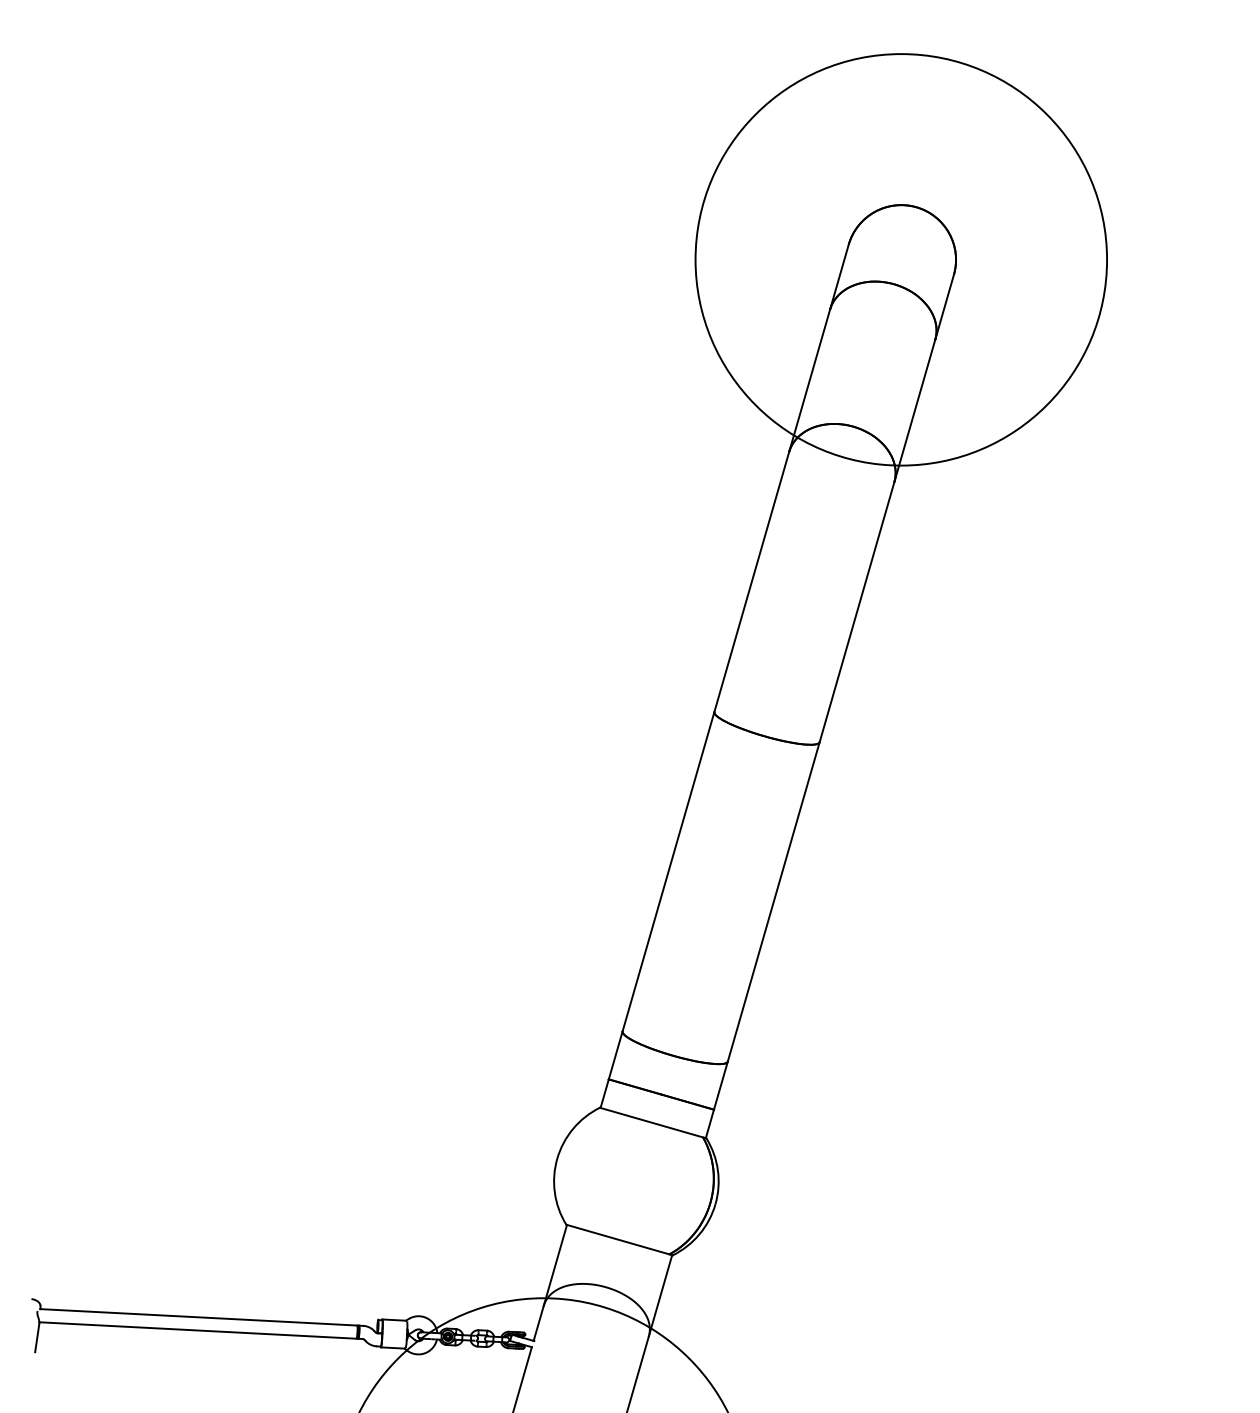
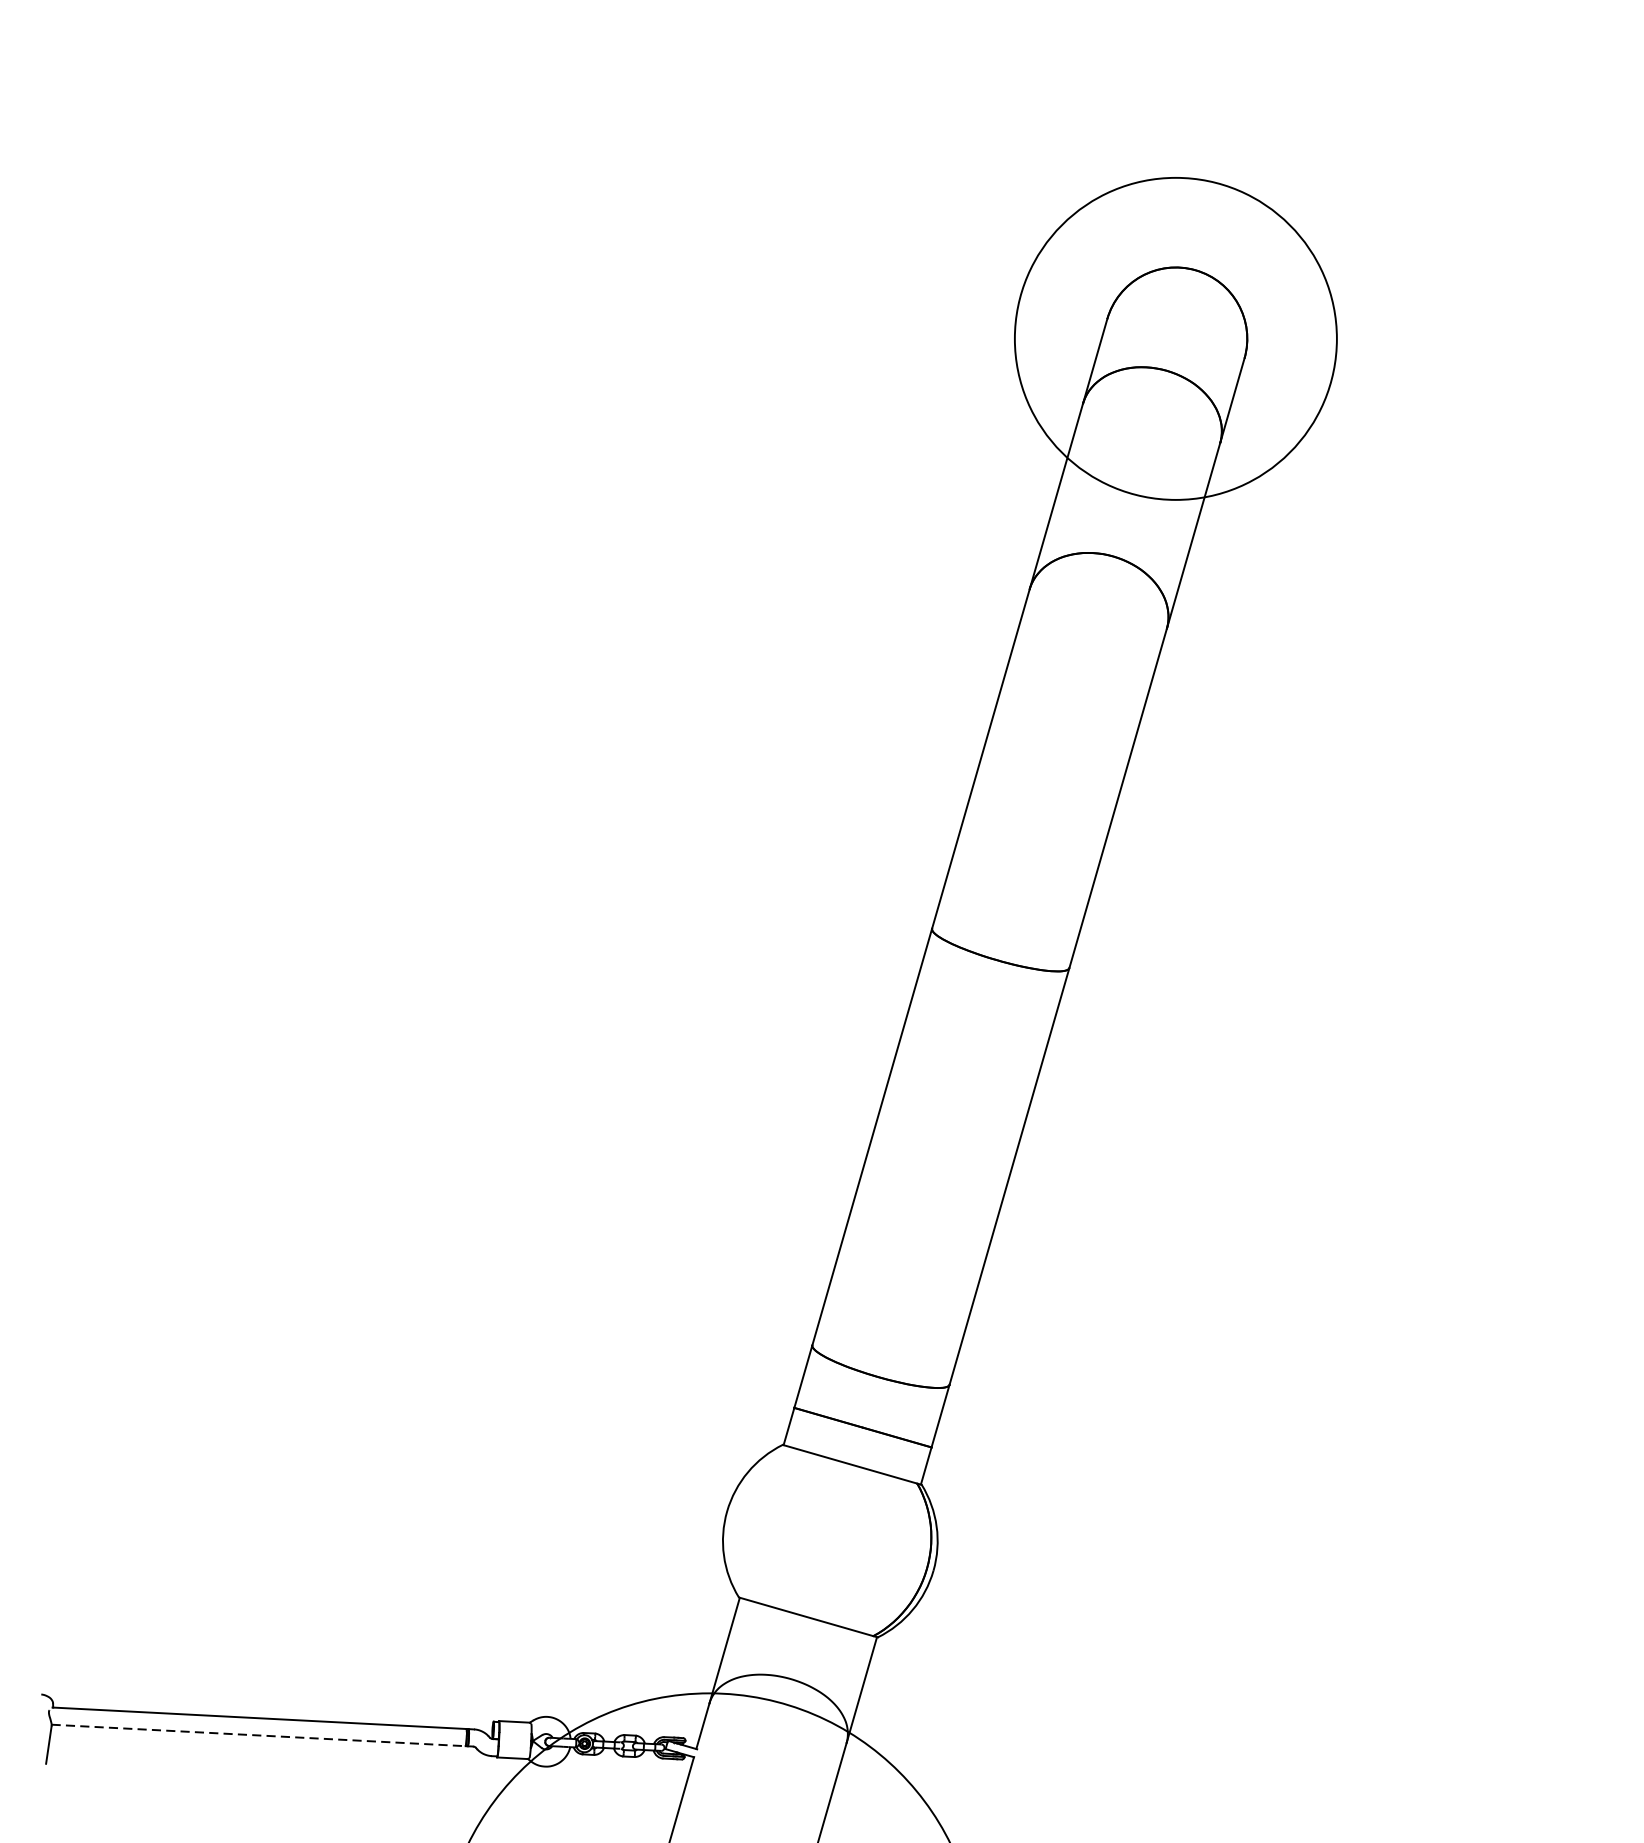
circle: (901, 259) -> (1176, 338), size x0.6
line: (198, 1330) -> (259, 1735), solid -> dashed

